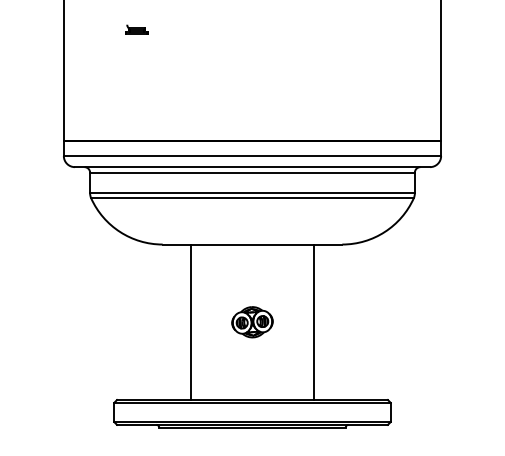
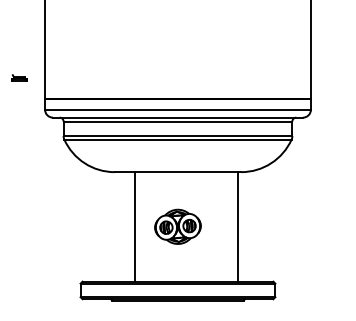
part: (136, 29) -> (19, 77), moved
part: (251, 321) -> (177, 226), size x1.6
line: (314, 321) -> (238, 226), moved

